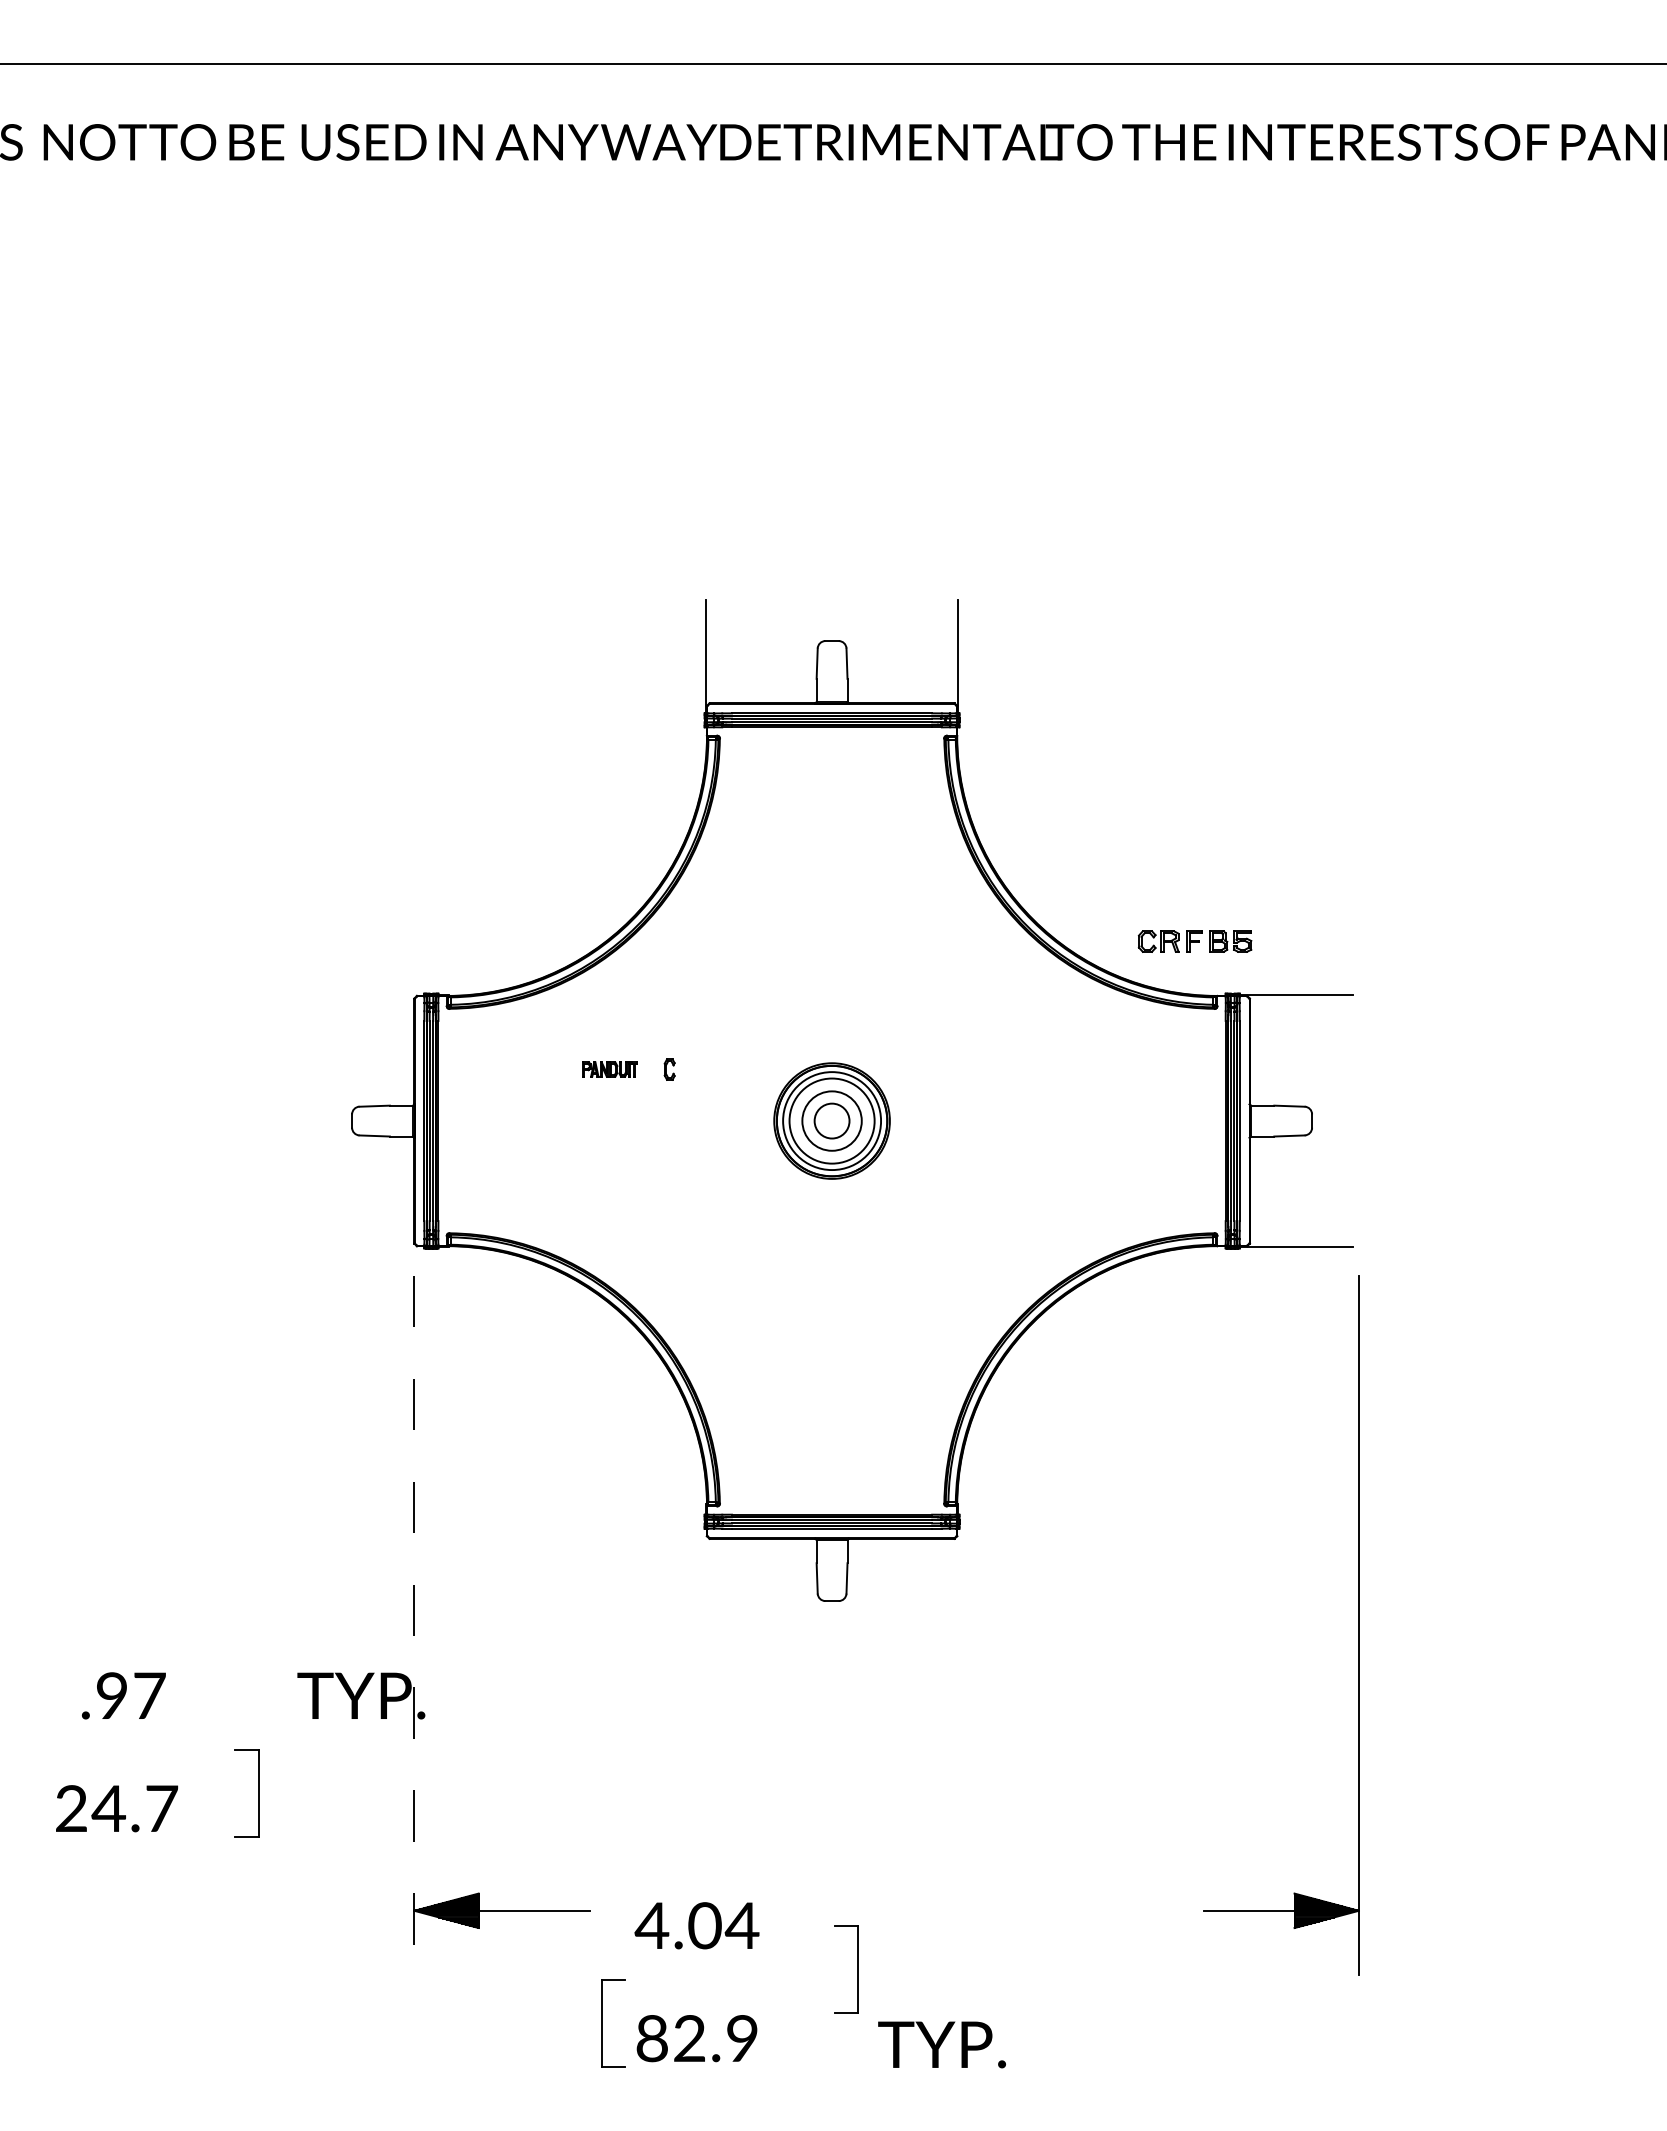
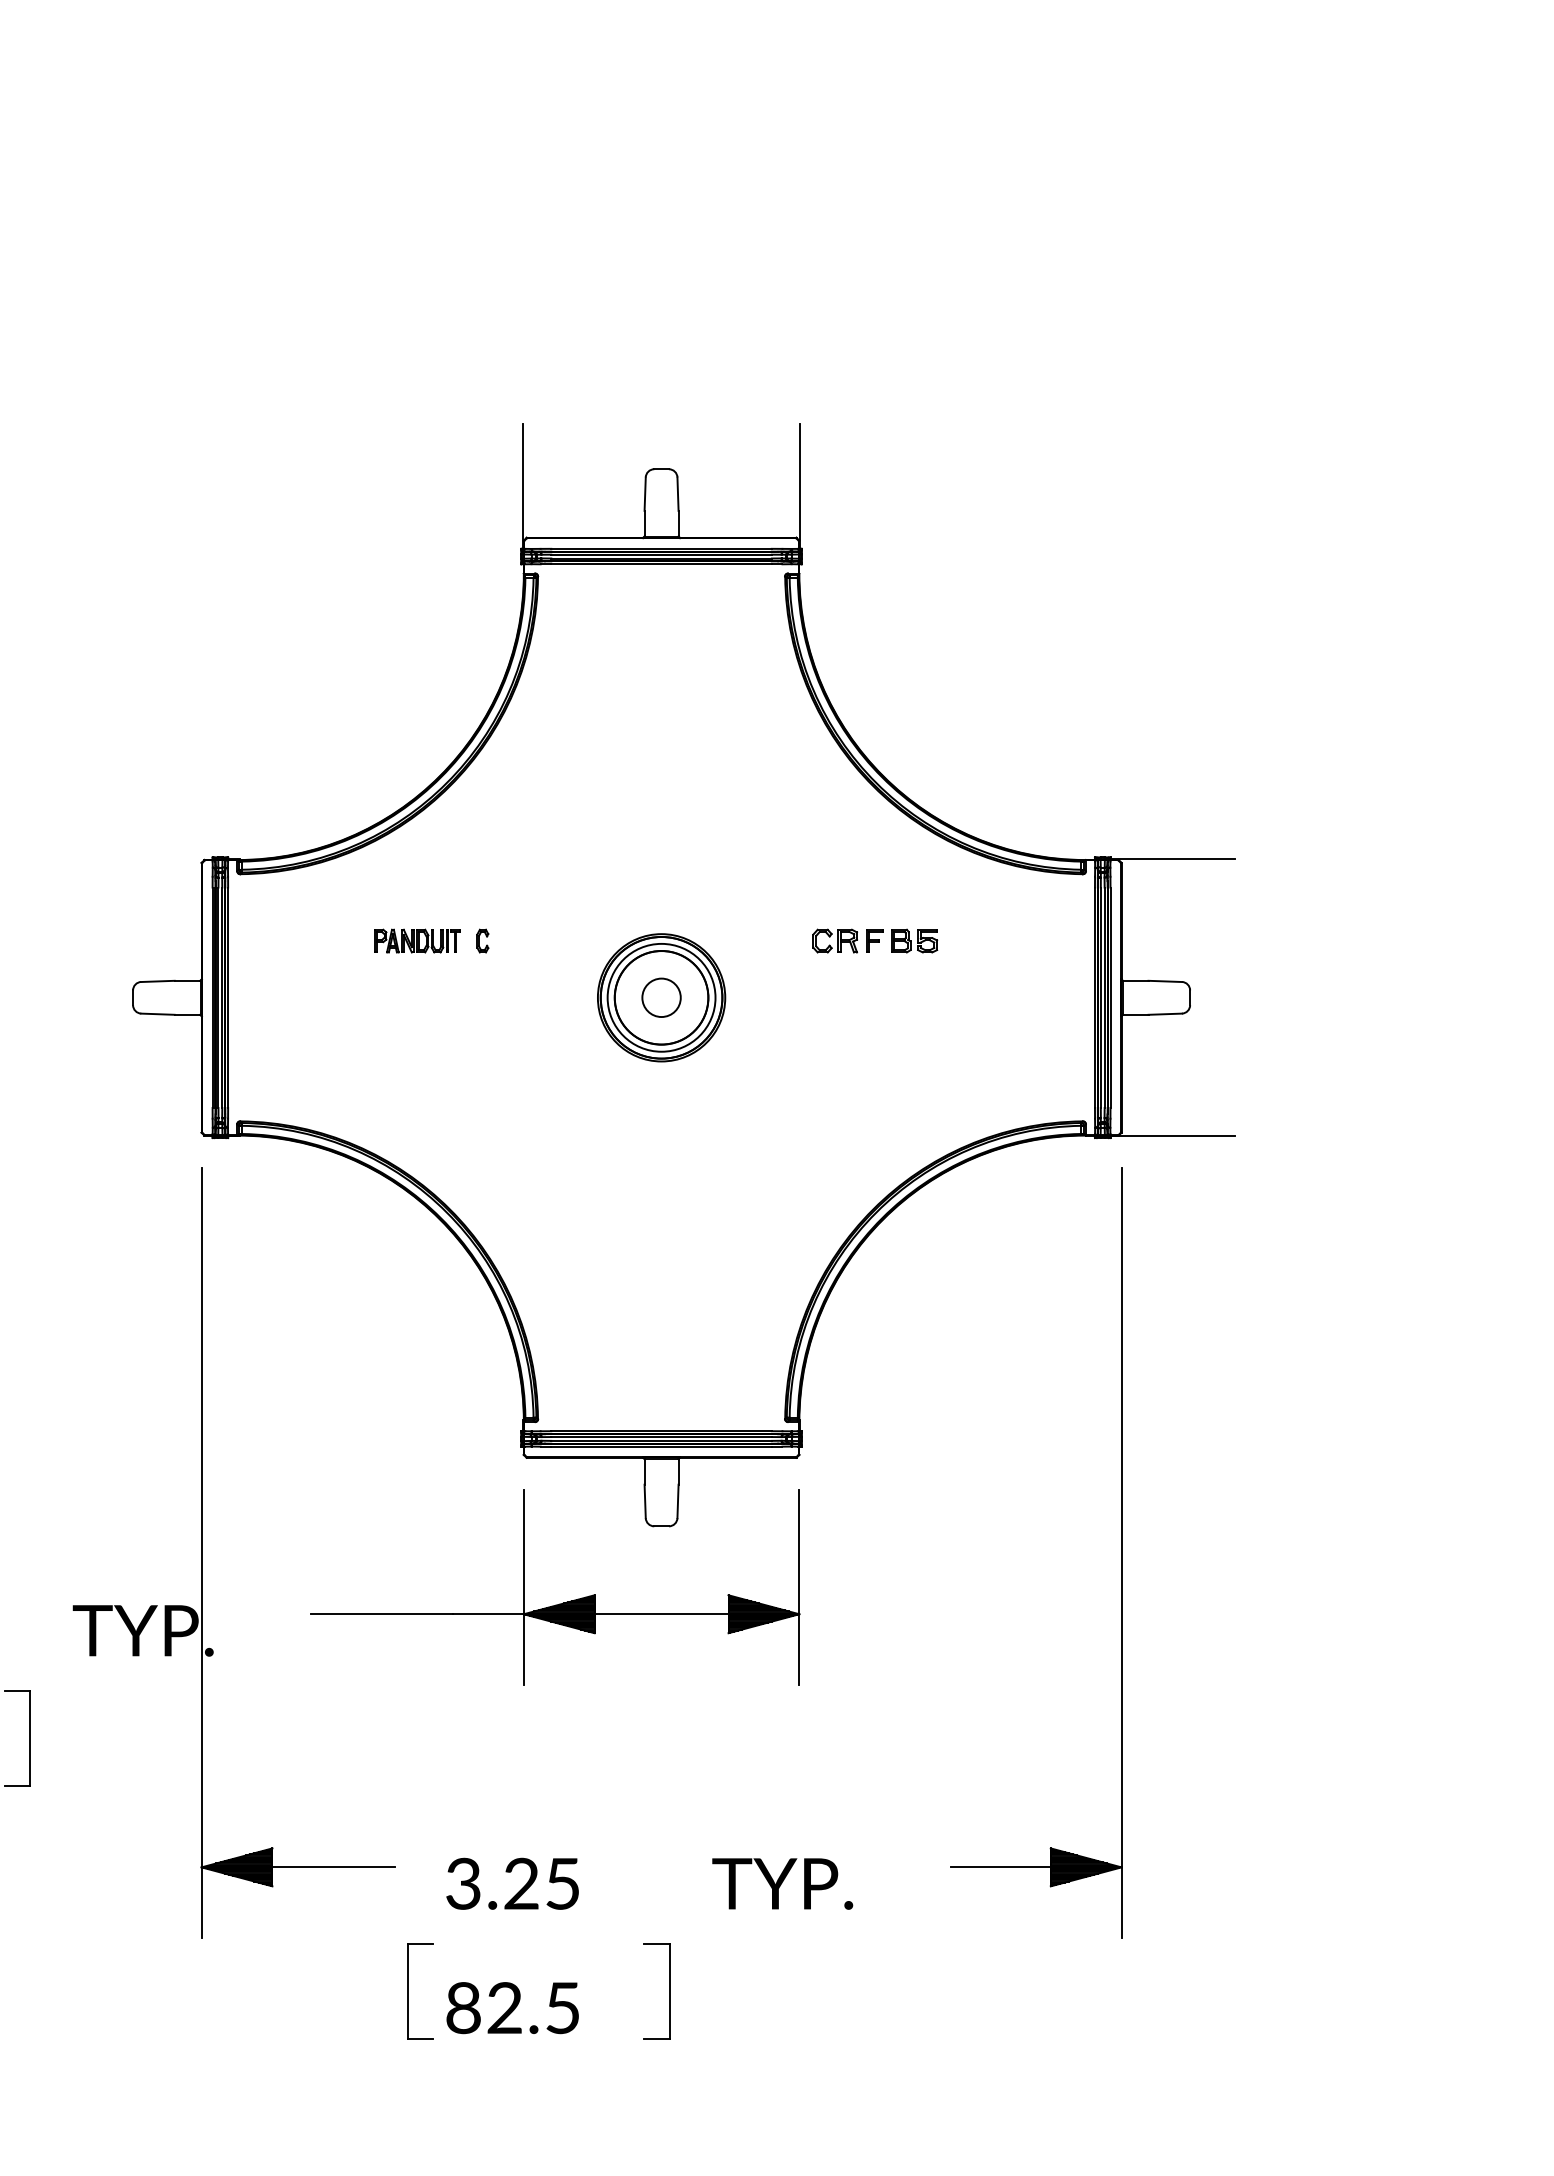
part: (1194, 941) -> (874, 941), moved
part: (610, 1069) -> (417, 941), size x1.43
circle: (831, 1120) -> (660, 997), size x1.43
line: (414, 1625) -> (201, 1553), dashed -> solid
part: (1358, 1625) -> (1121, 1553), moved
part: (737, 1671) -> (557, 1603), added
text: (696, 1925) -> (512, 1883), 4.04 -> 3.25
part: (857, 1969) -> (668, 1991), moved
text: (742, 2038) -> (562, 2007), 82.9 -> 82.5
text: (941, 2044) -> (782, 1883), moved

